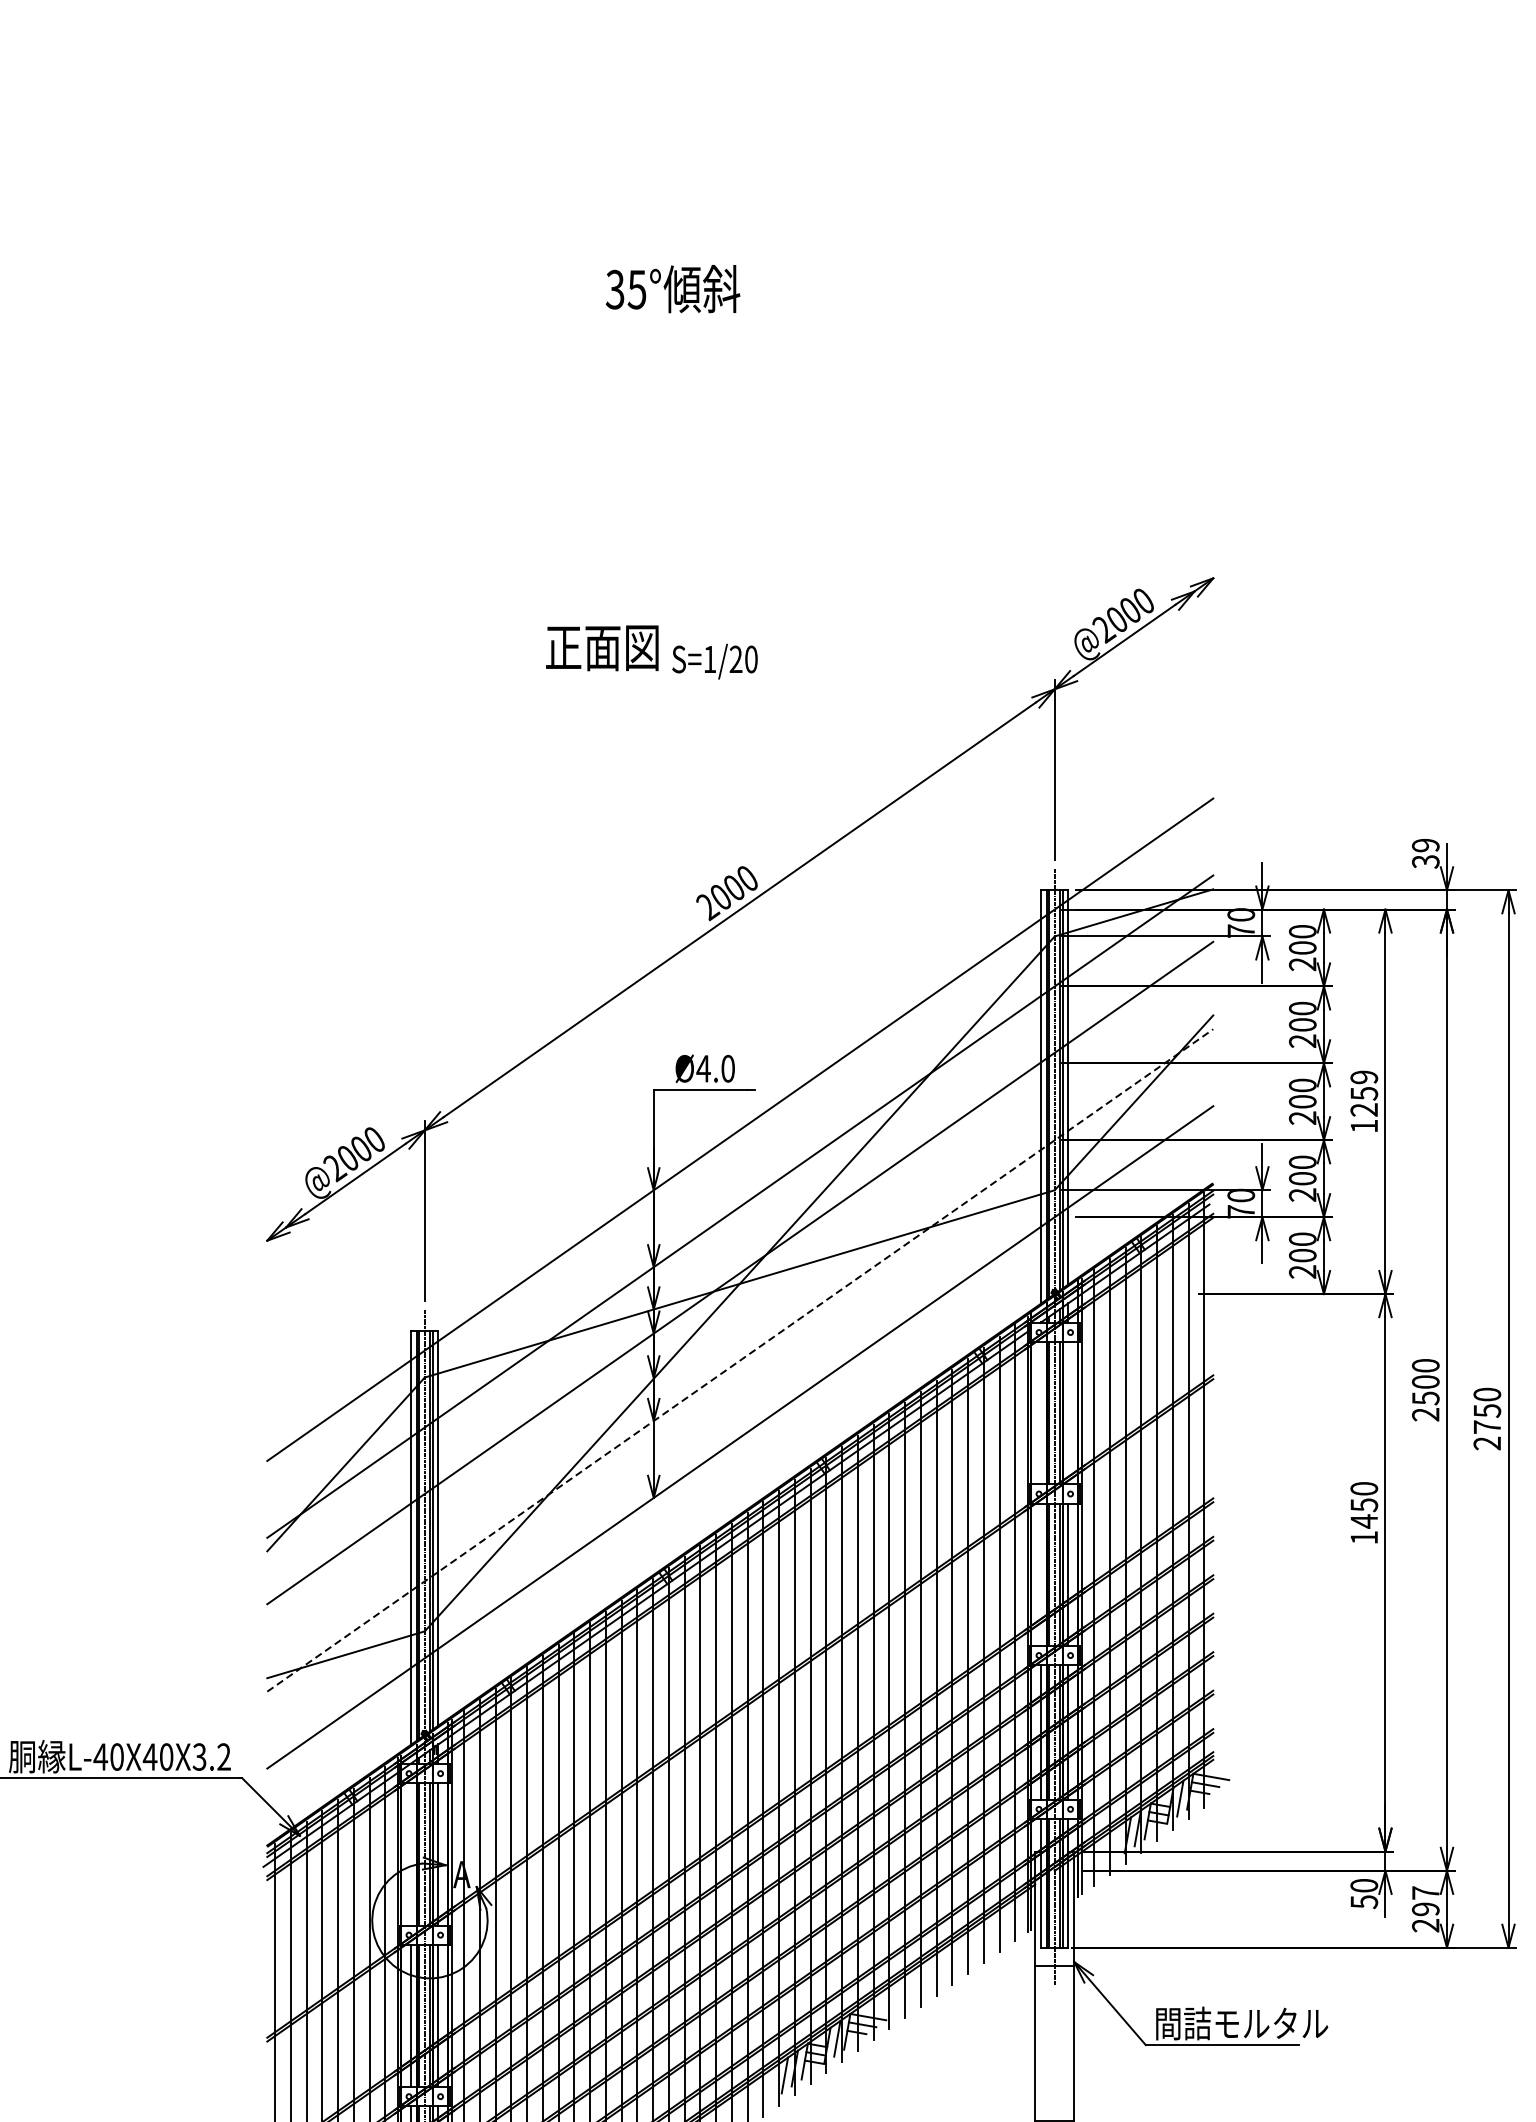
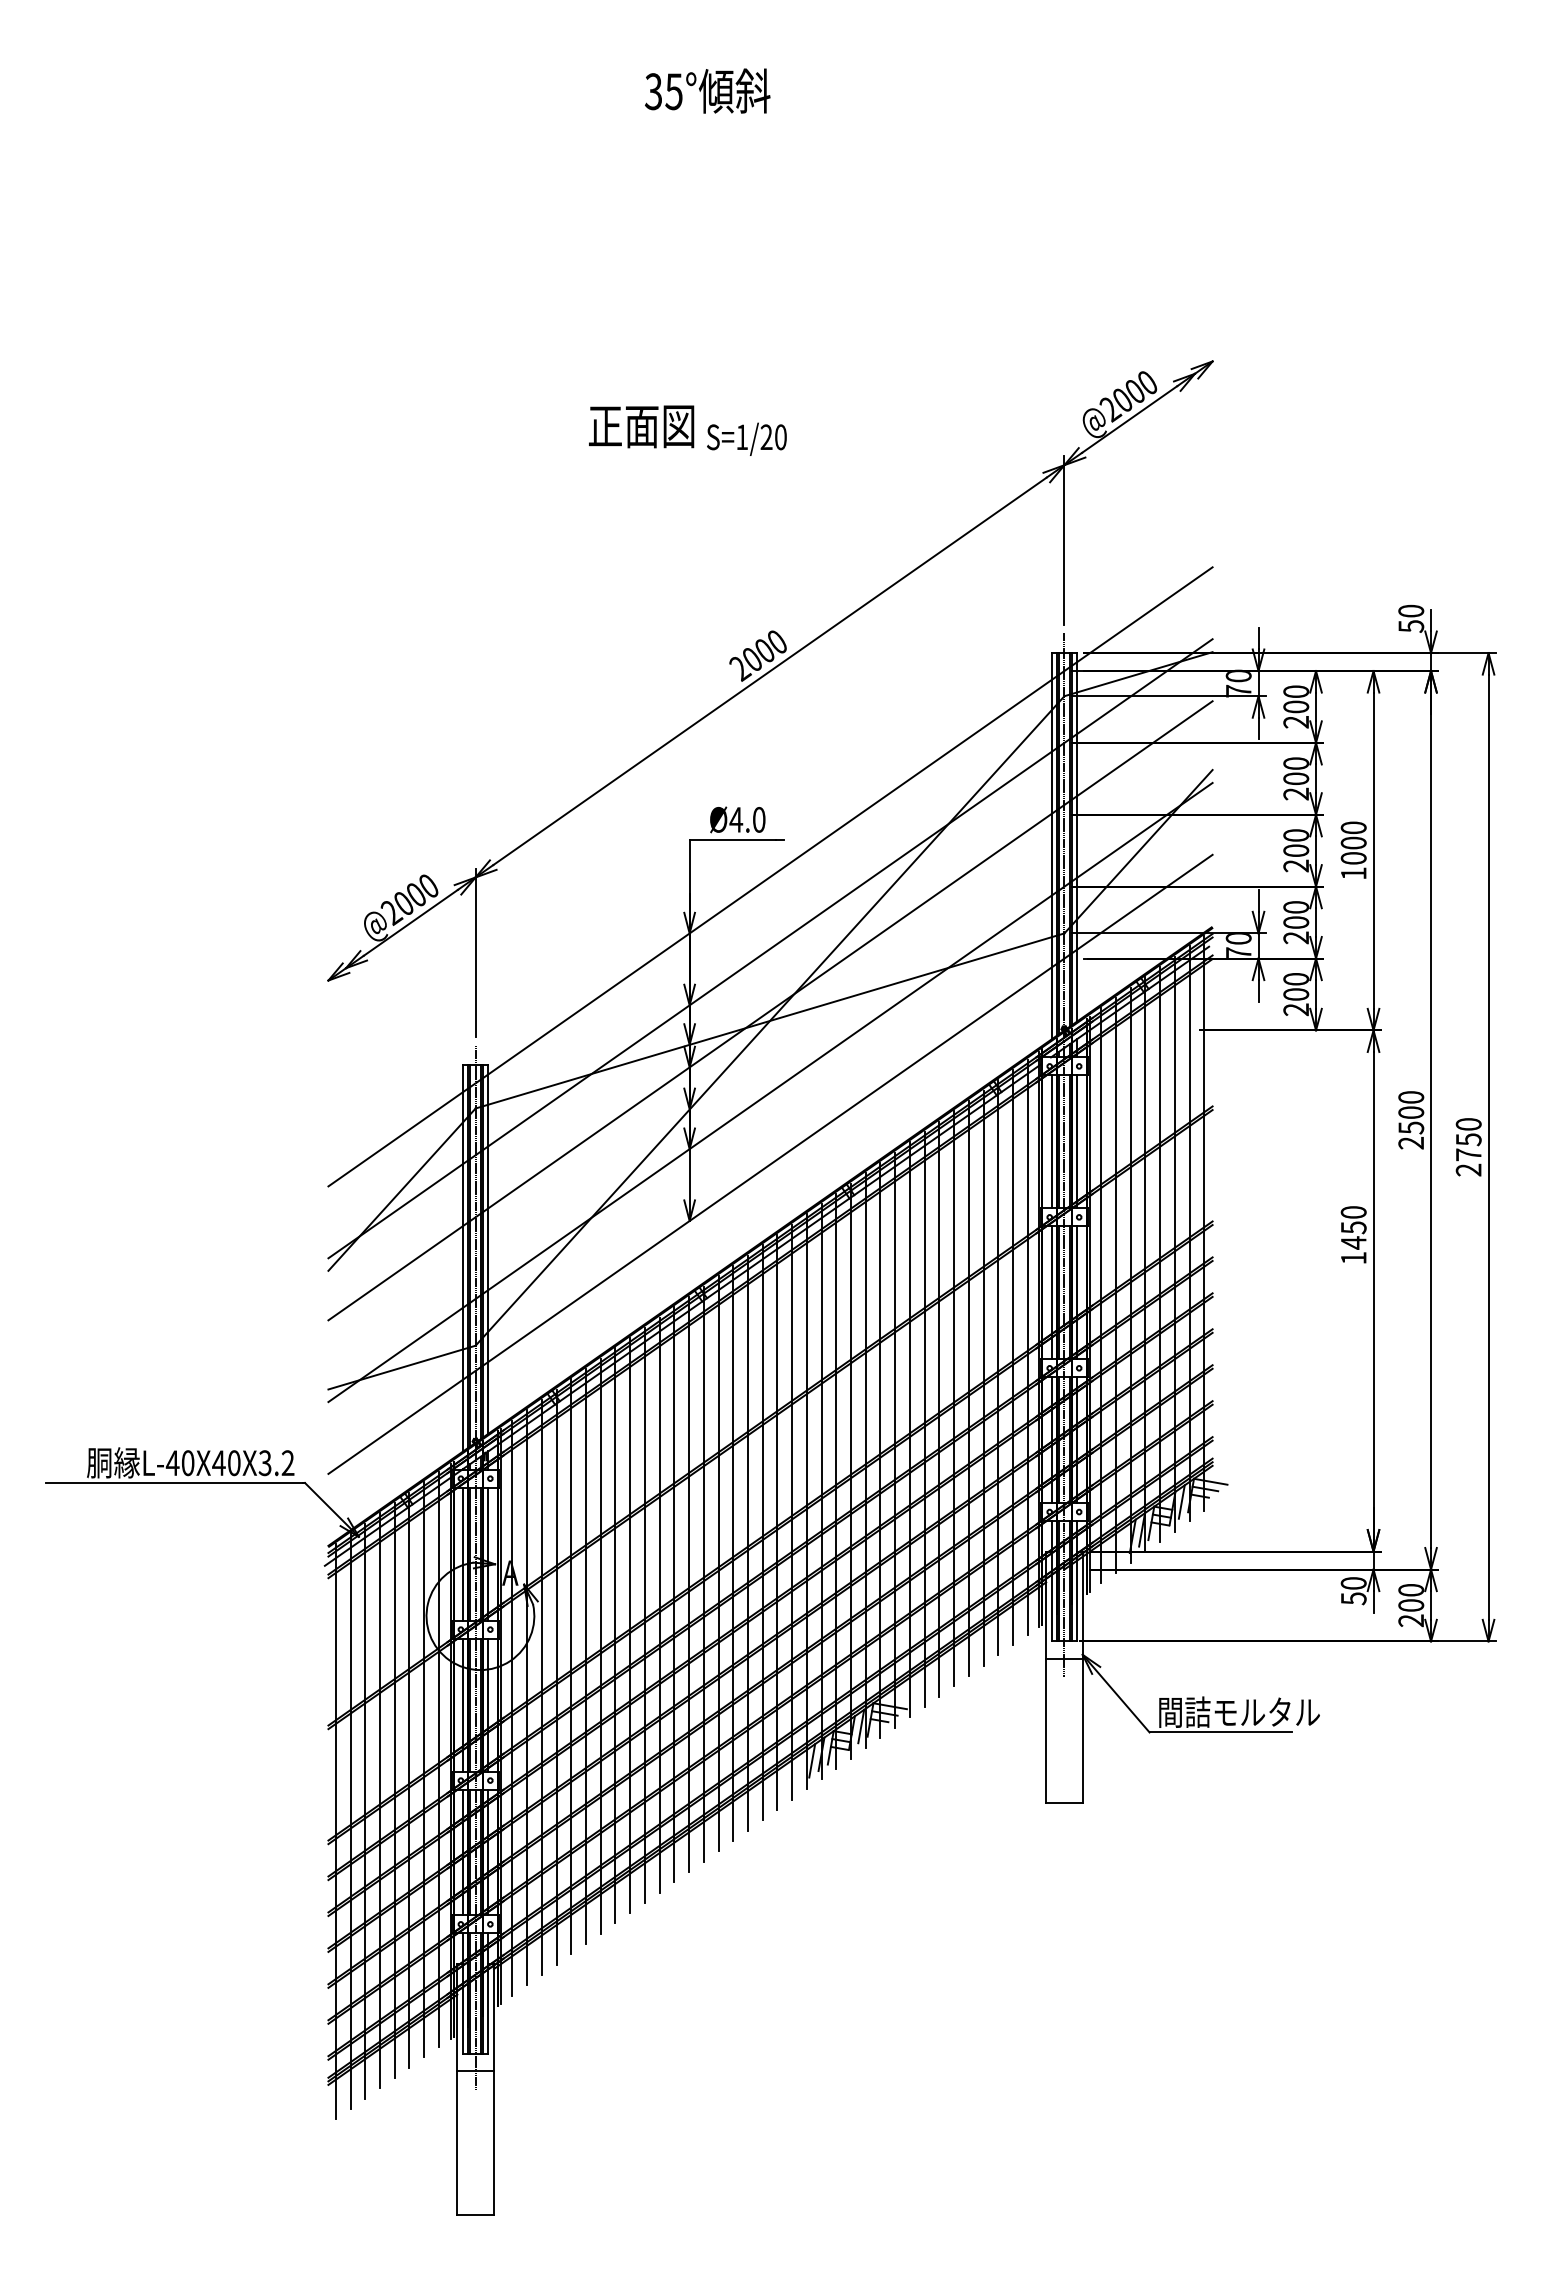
text: (1426, 853) -> (1411, 618), 39 -> 50
text: (1364, 1092) -> (1353, 842), 1259 -> 1000
line: (740, 1360) -> (770, 1092), dashed -> solid
line: (1040, 1412) -> (1051, 1141), added
line: (1068, 1412) -> (1077, 1141), added
line: (1040, 1574) -> (1051, 1292), added
line: (410, 1853) -> (462, 1553), added
text: (1426, 1900) -> (1411, 1597), 297 -> 200

